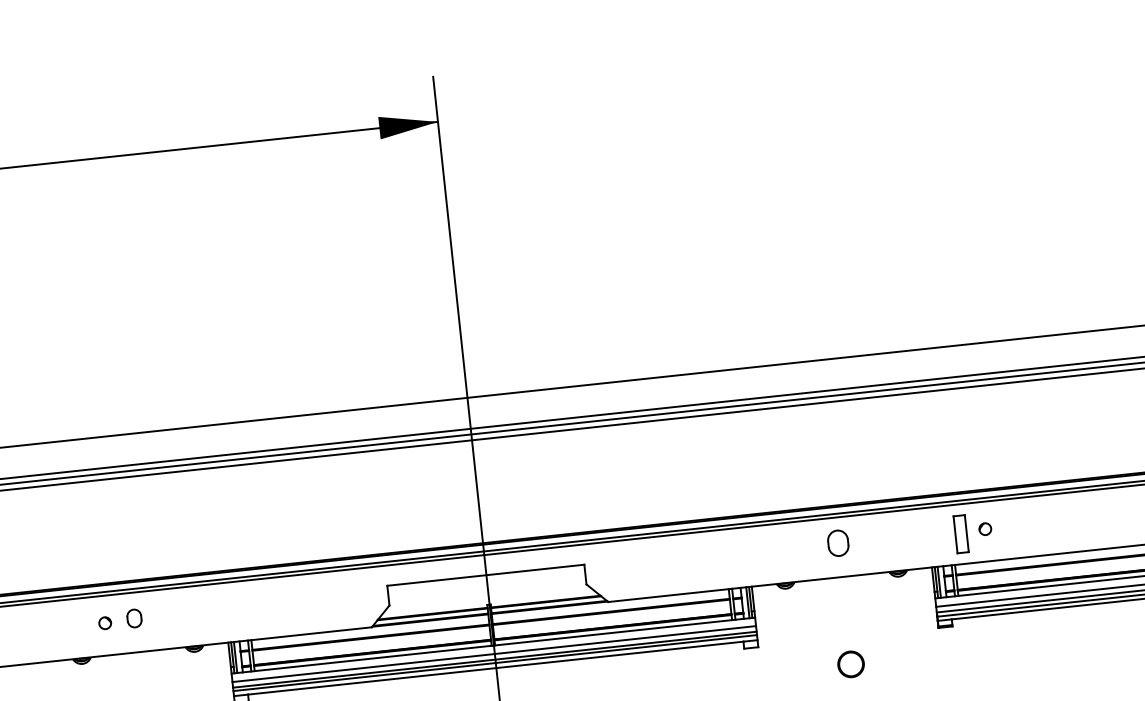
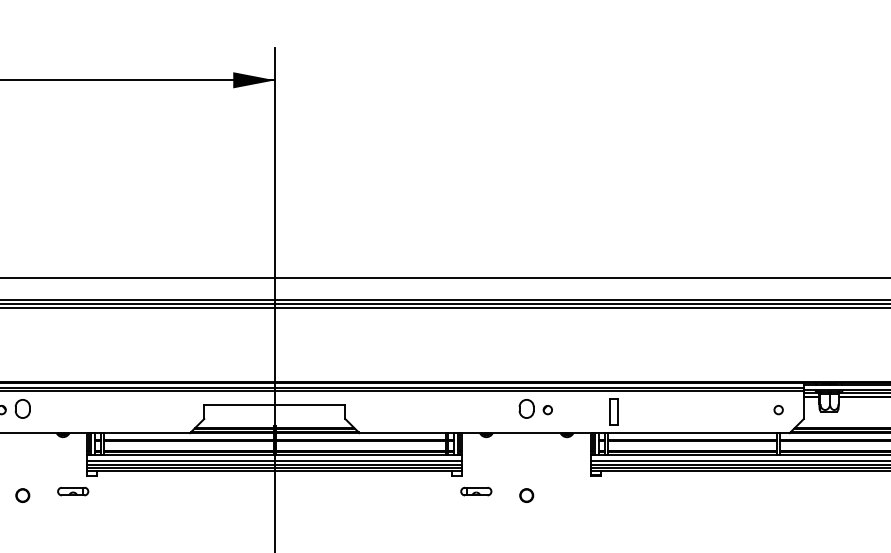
part: (984, 529) -> (547, 410), moved
part: (134, 617) -> (22, 408), size x1.43
circle: (850, 664) -> (526, 495), size x0.71
part: (780, 666) -> (476, 491), added

